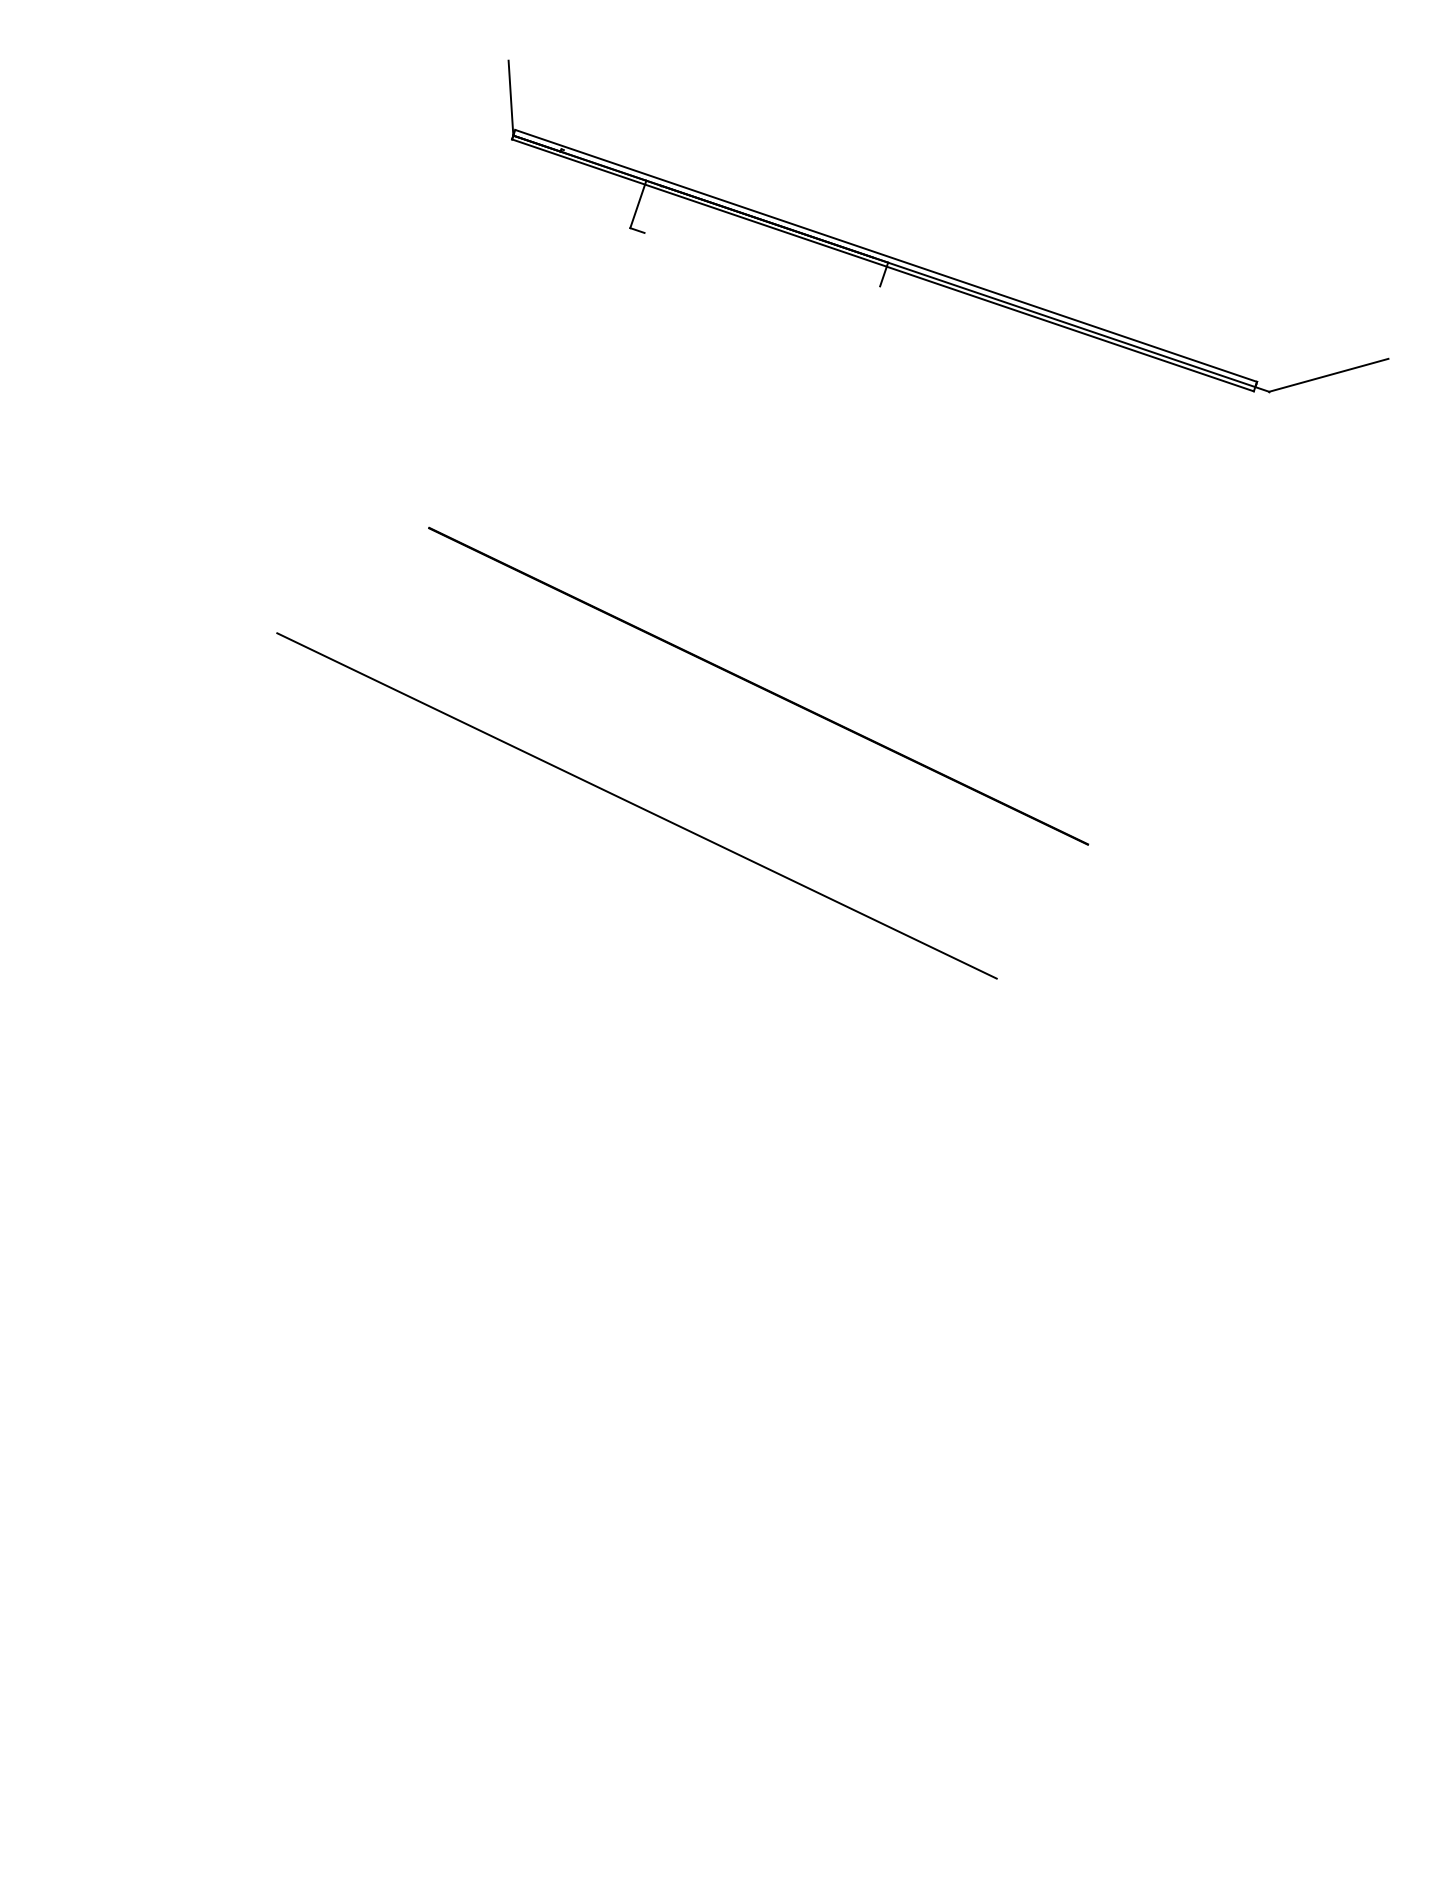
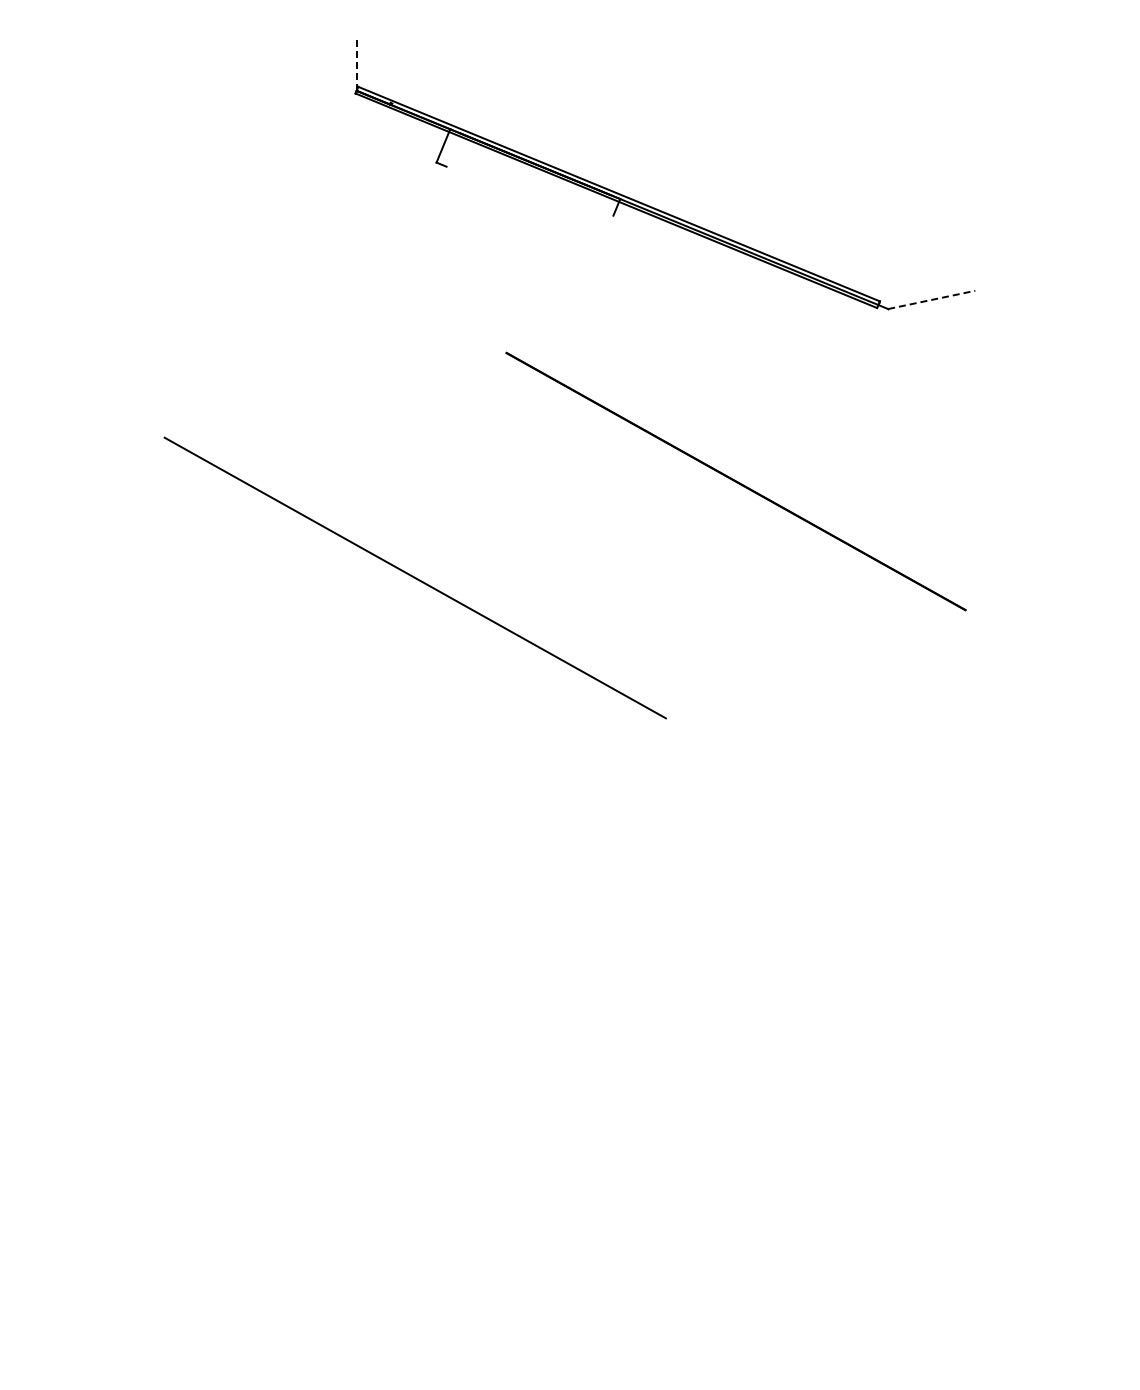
line: (510, 97) -> (356, 63), solid -> dashed
line: (1328, 374) -> (931, 299), solid -> dashed
line: (757, 686) -> (735, 481), moved

